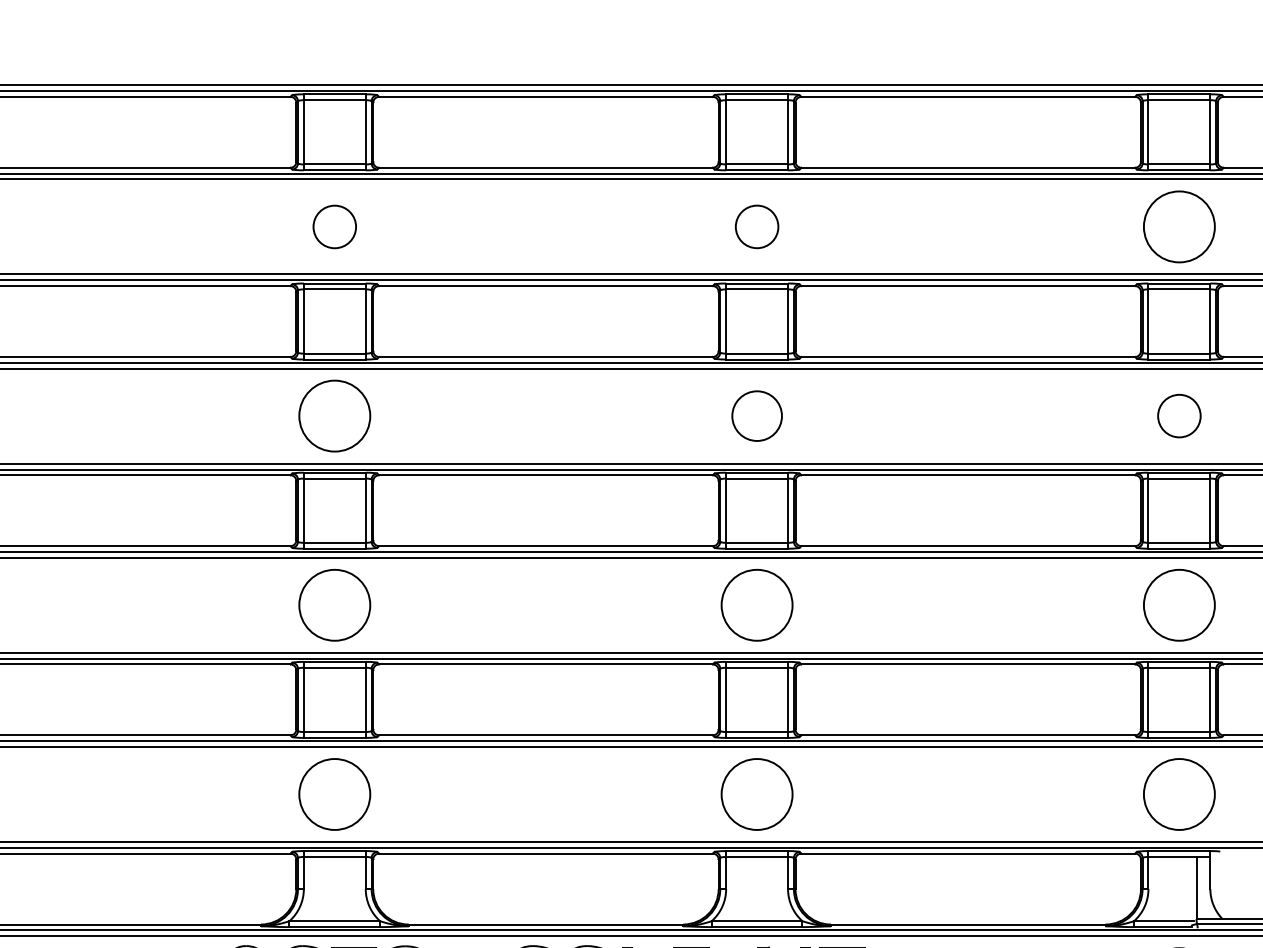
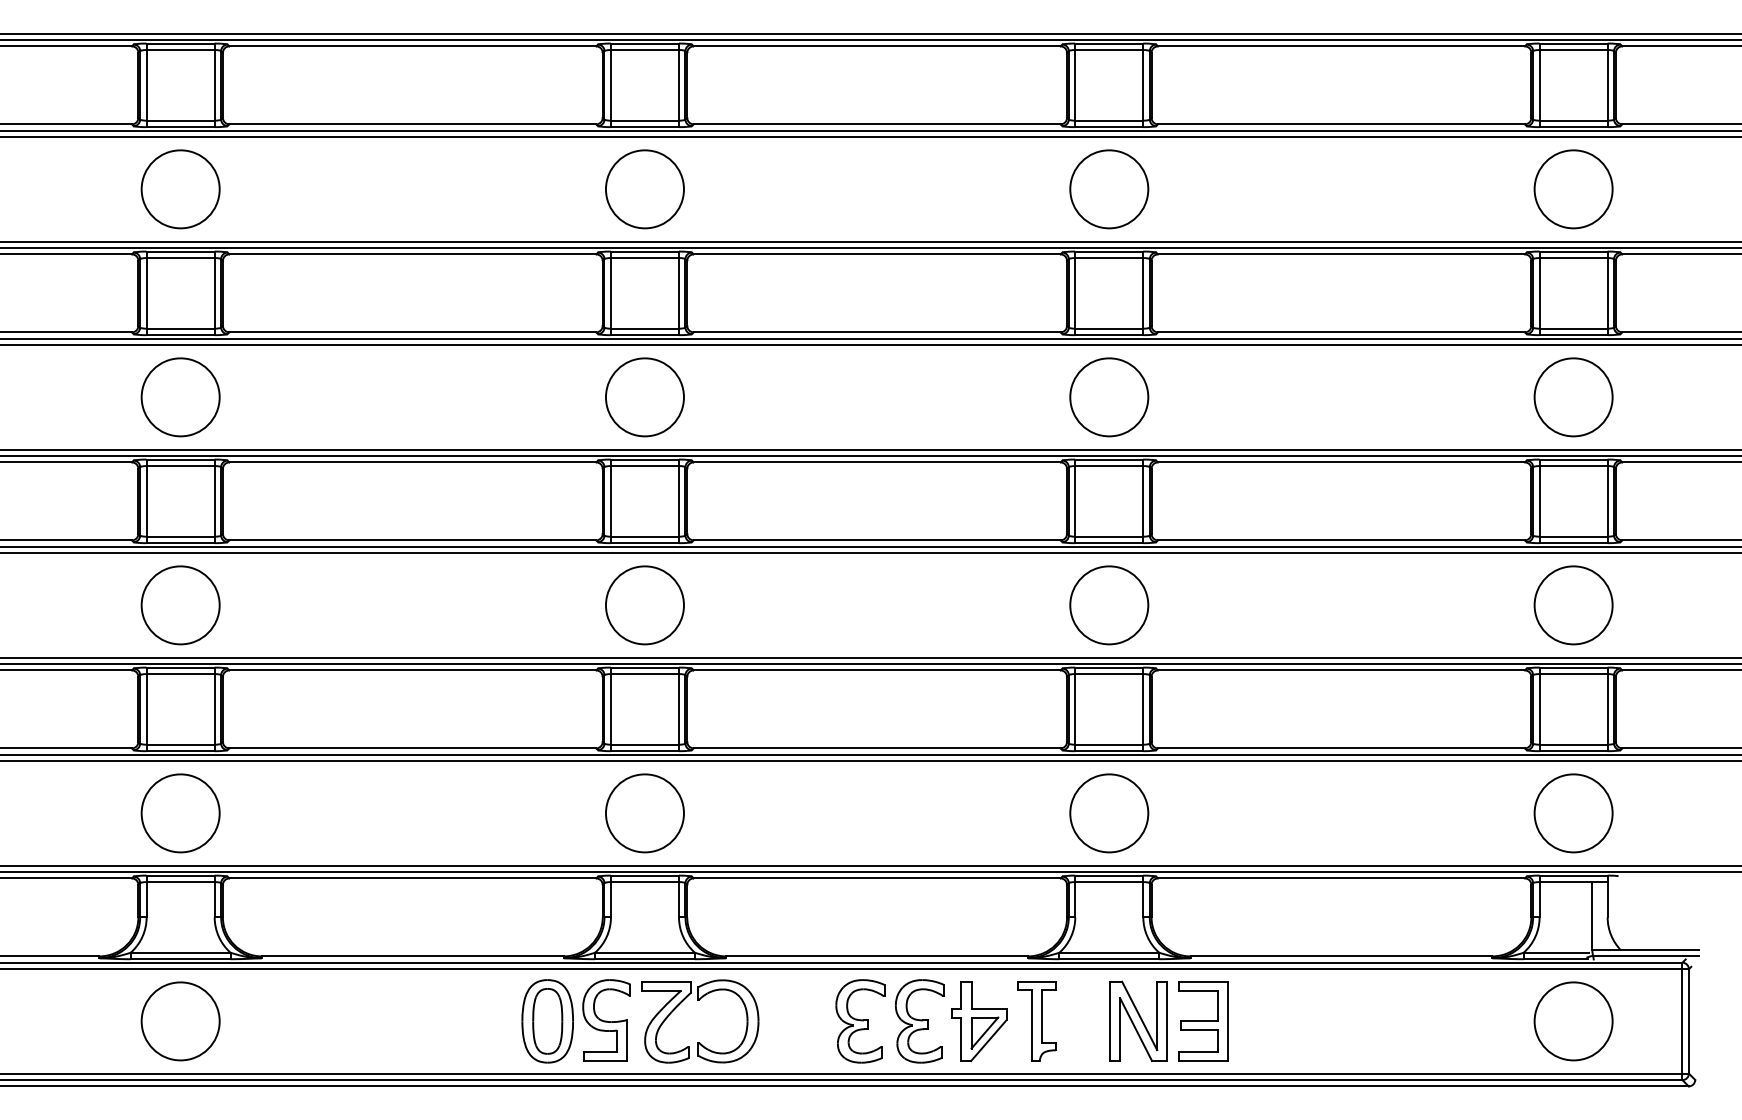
circle: (334, 227) -> (644, 189), size x1.67
circle: (757, 227) -> (1109, 189), size x1.67
circle: (757, 416) -> (1109, 397), size x1.43
circle: (1179, 416) -> (1573, 397), size x1.67

